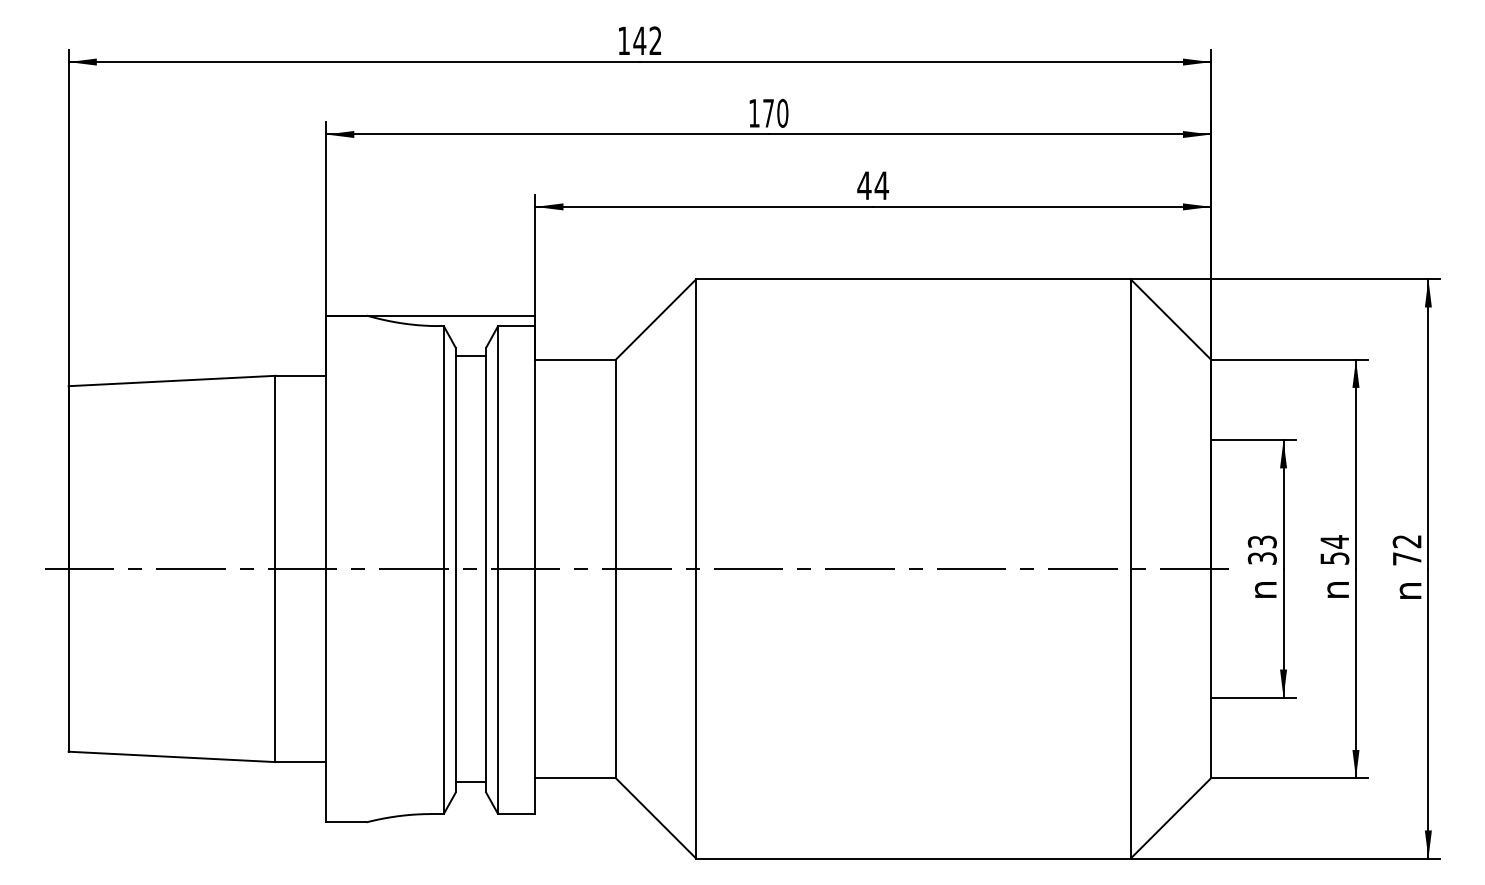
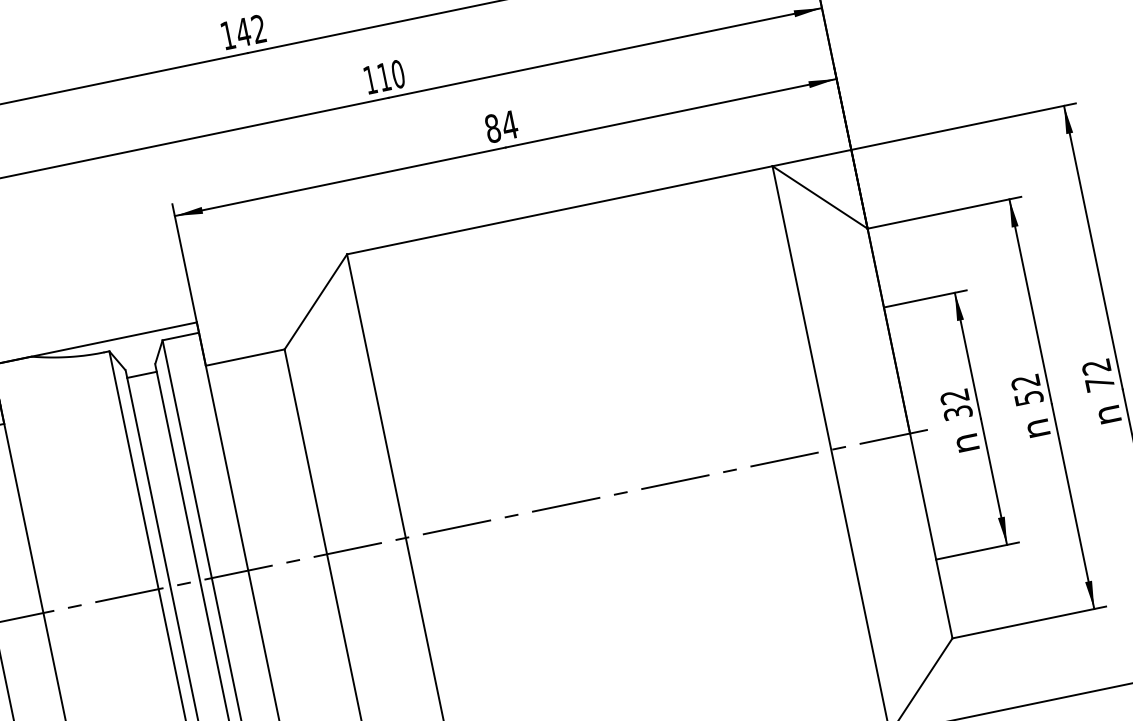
text: (768, 113) -> (384, 77), 170 -> 110
text: (864, 185) -> (492, 128), 44 -> 84
text: (1262, 541) -> (954, 396), 33 -> 32
text: (1334, 541) -> (1025, 381), 54 -> 52

